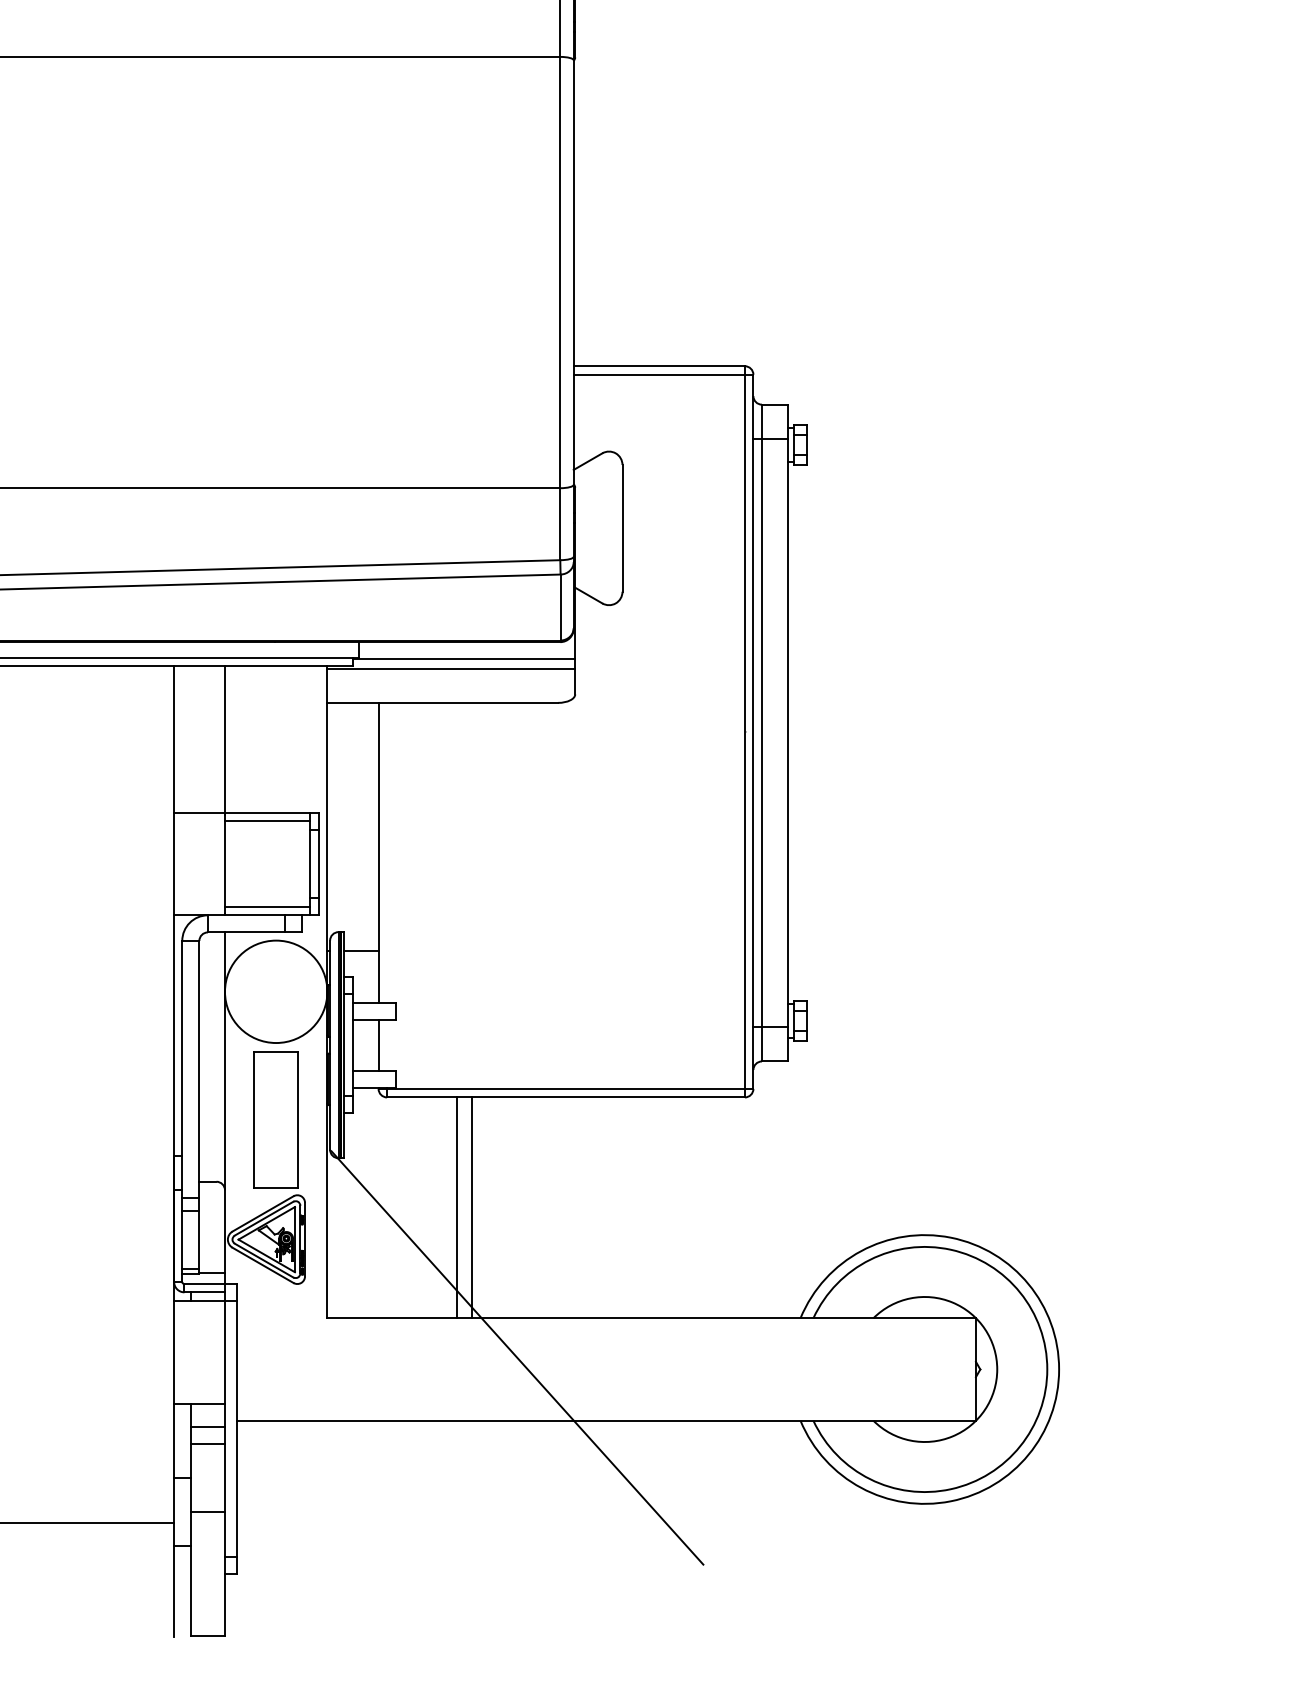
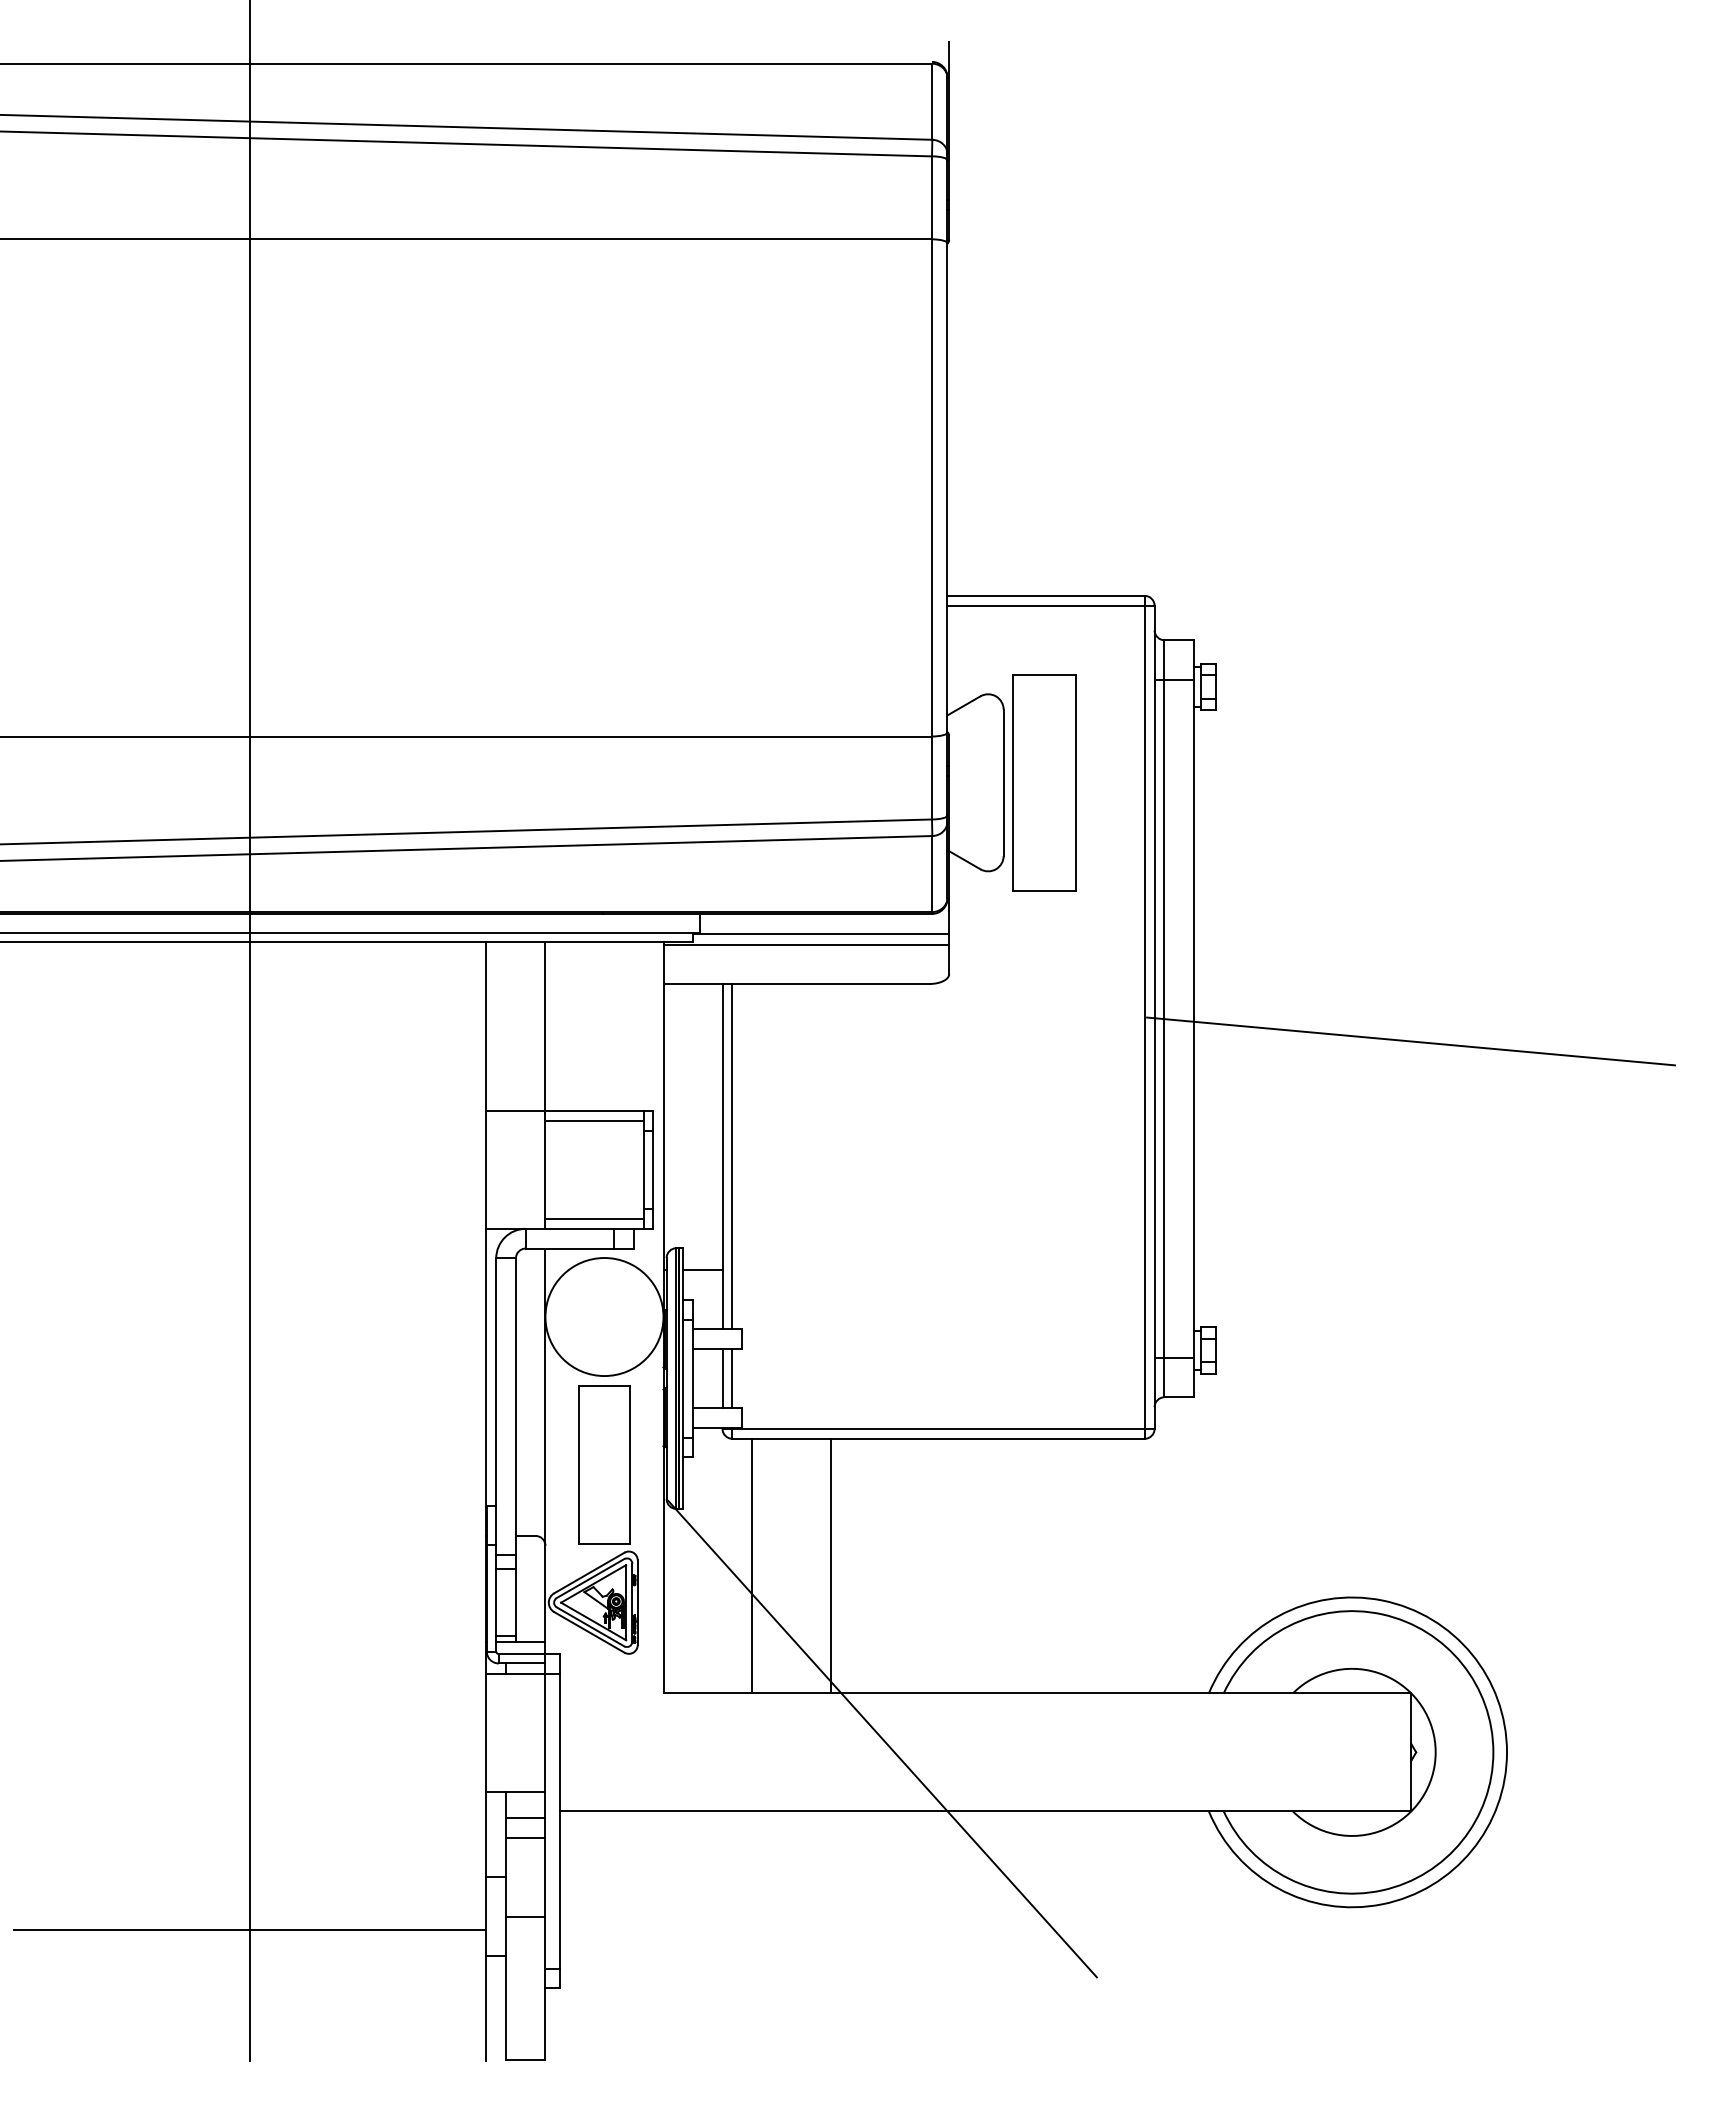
part: (657, 528) -> (1044, 782), added
line: (975, 752) -> (1410, 1041), added
line: (387, 852) -> (732, 1156), added
line: (387, 1045) -> (732, 1378), added
line: (456, 1207) -> (751, 1565), moved

